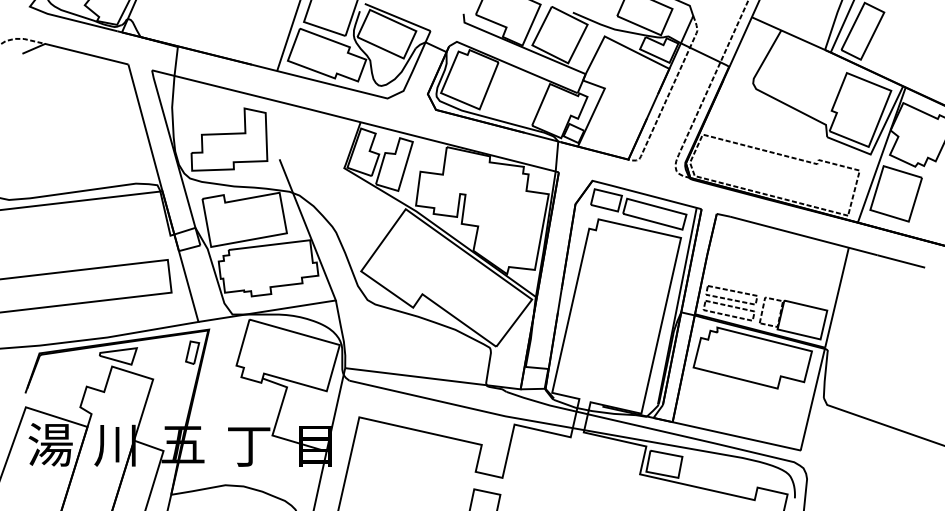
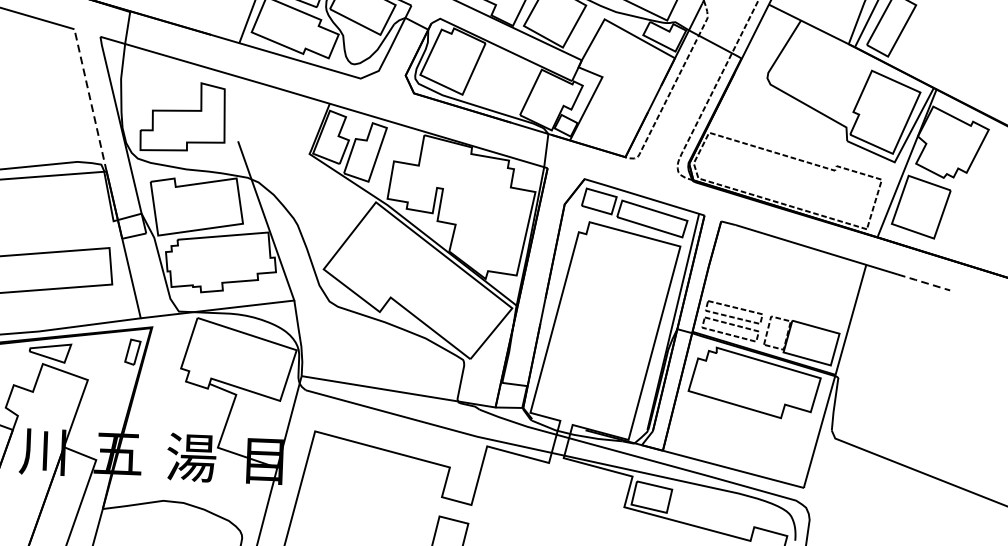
line: (145, 127) -> (90, 99), solid -> dashed
line: (901, 261) -> (924, 282), solid -> dashed
text: (249, 445) -> (191, 457), 丁 -> 湯

